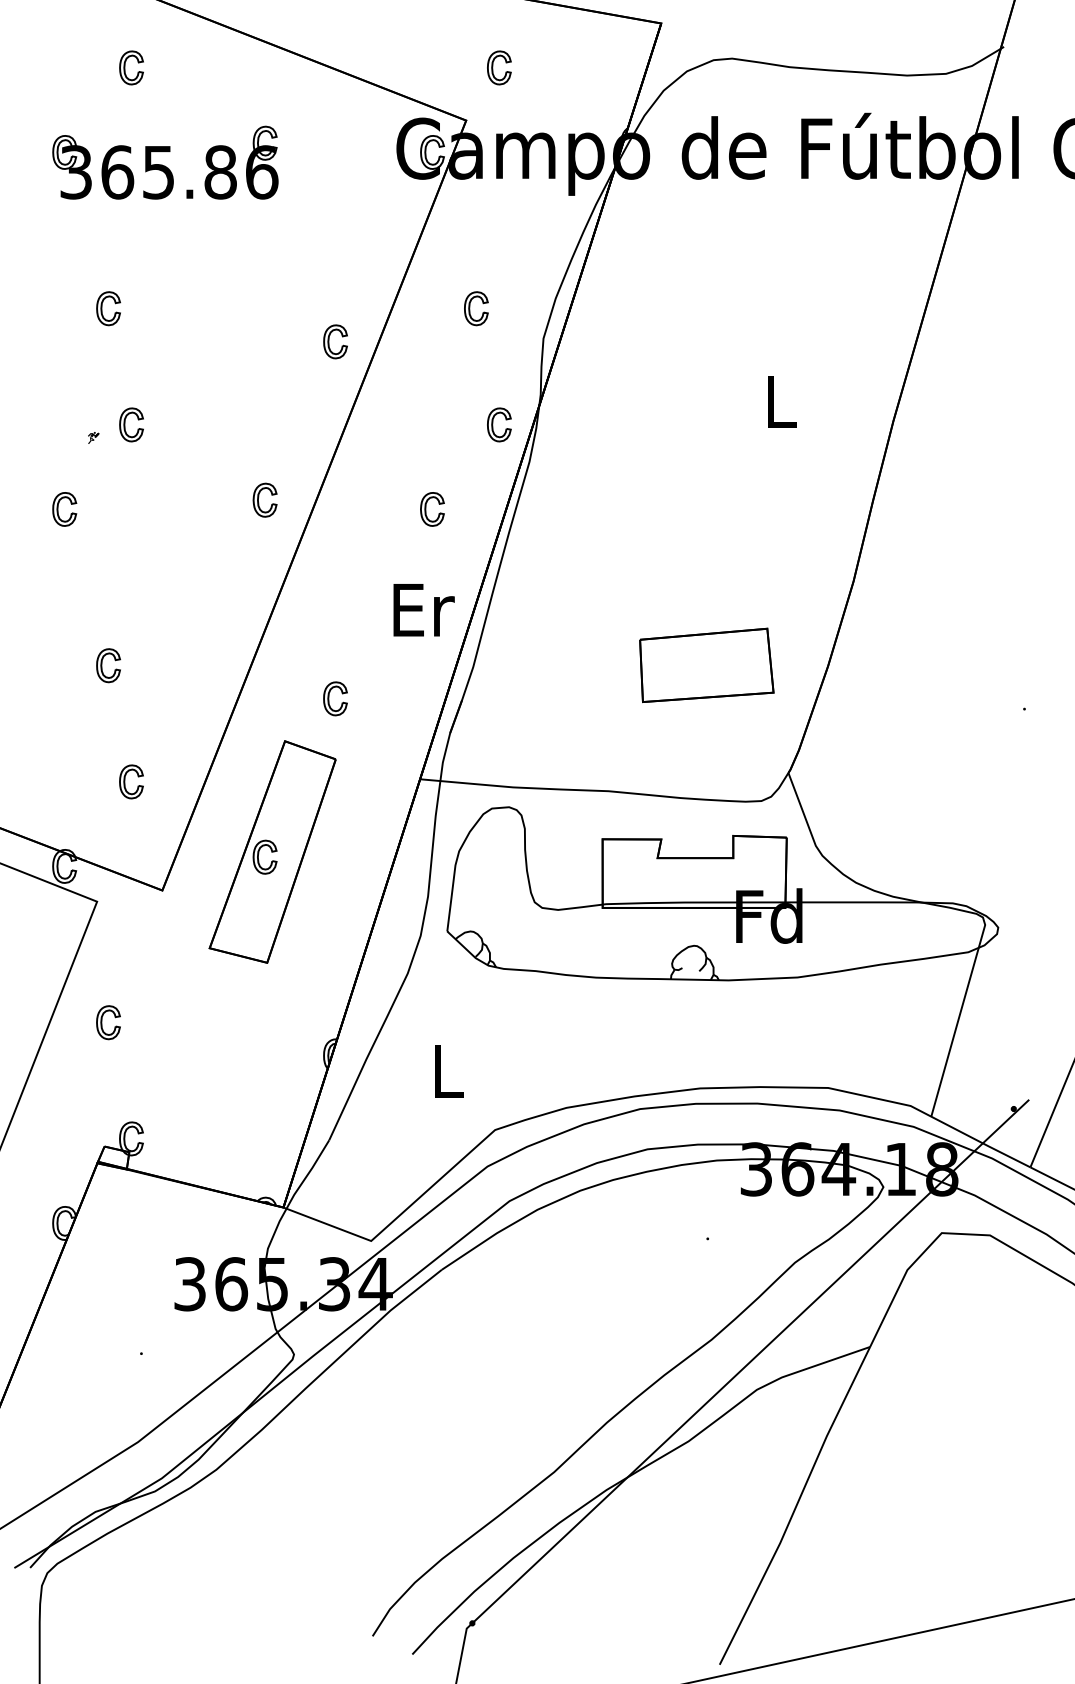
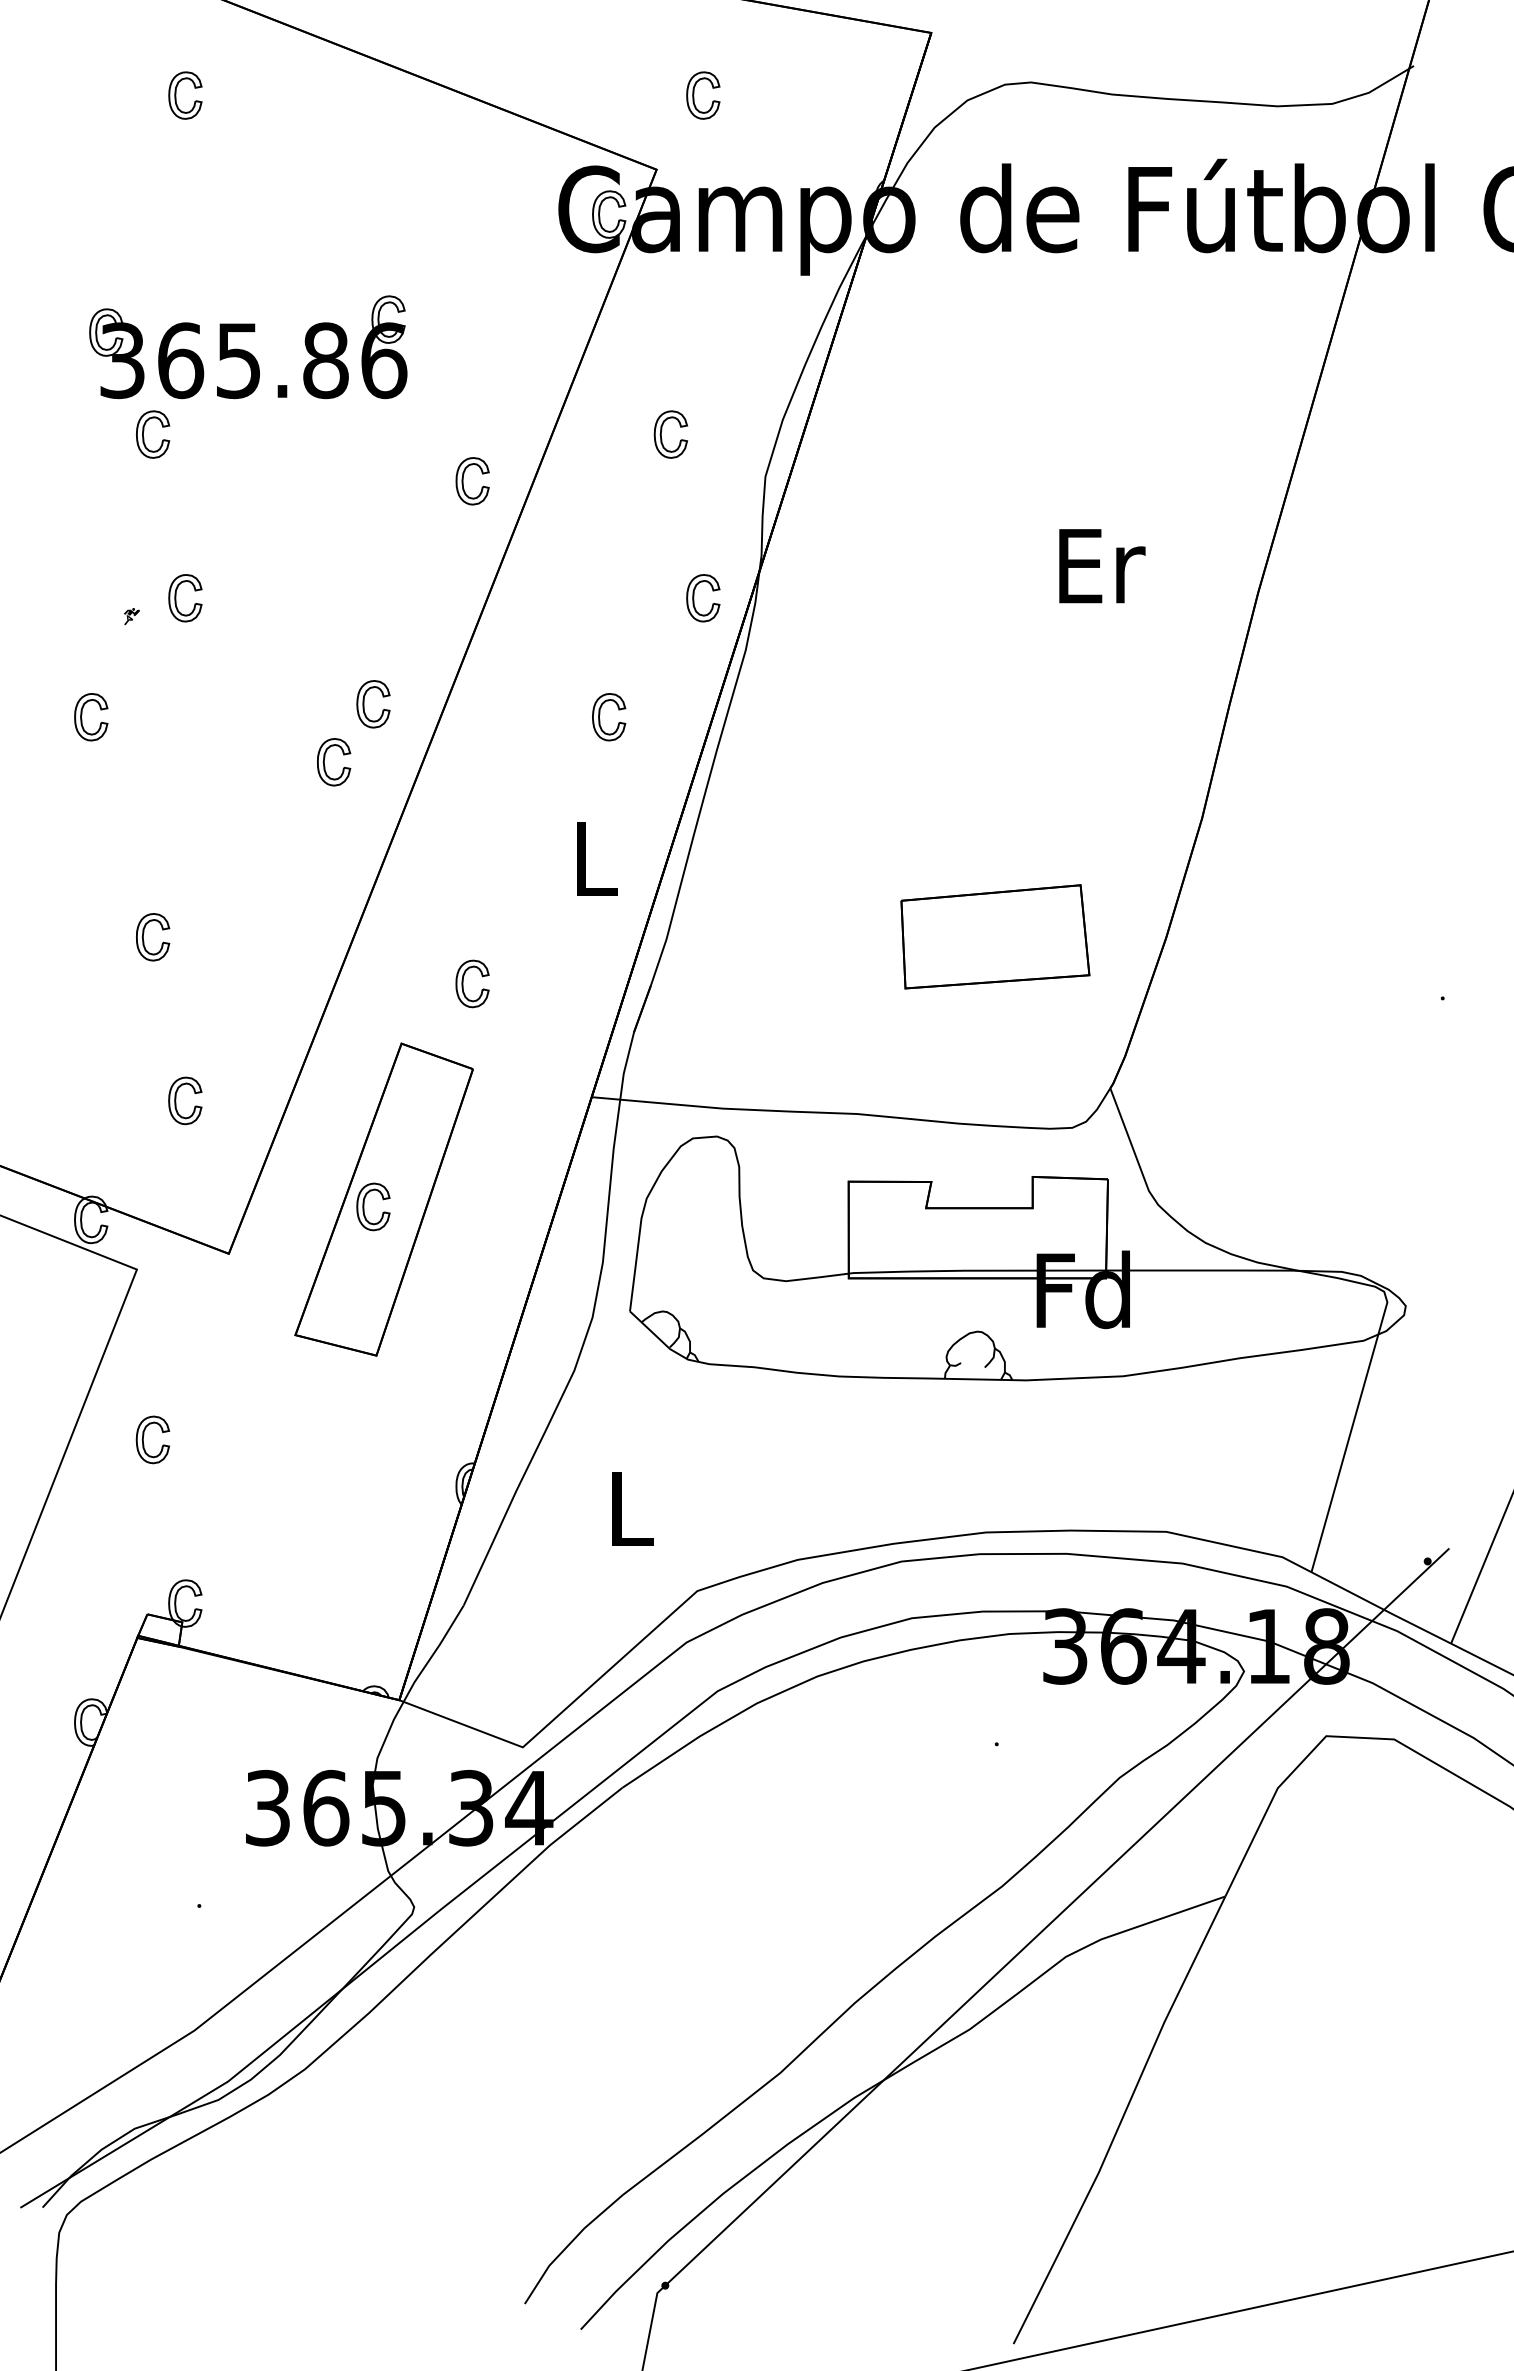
part: (165, 163) -> (248, 347), moved
text: (782, 402) -> (1102, 566), L -> Er
part: (231, 538) -> (325, 758), added
text: (424, 610) -> (597, 859), Er -> L

